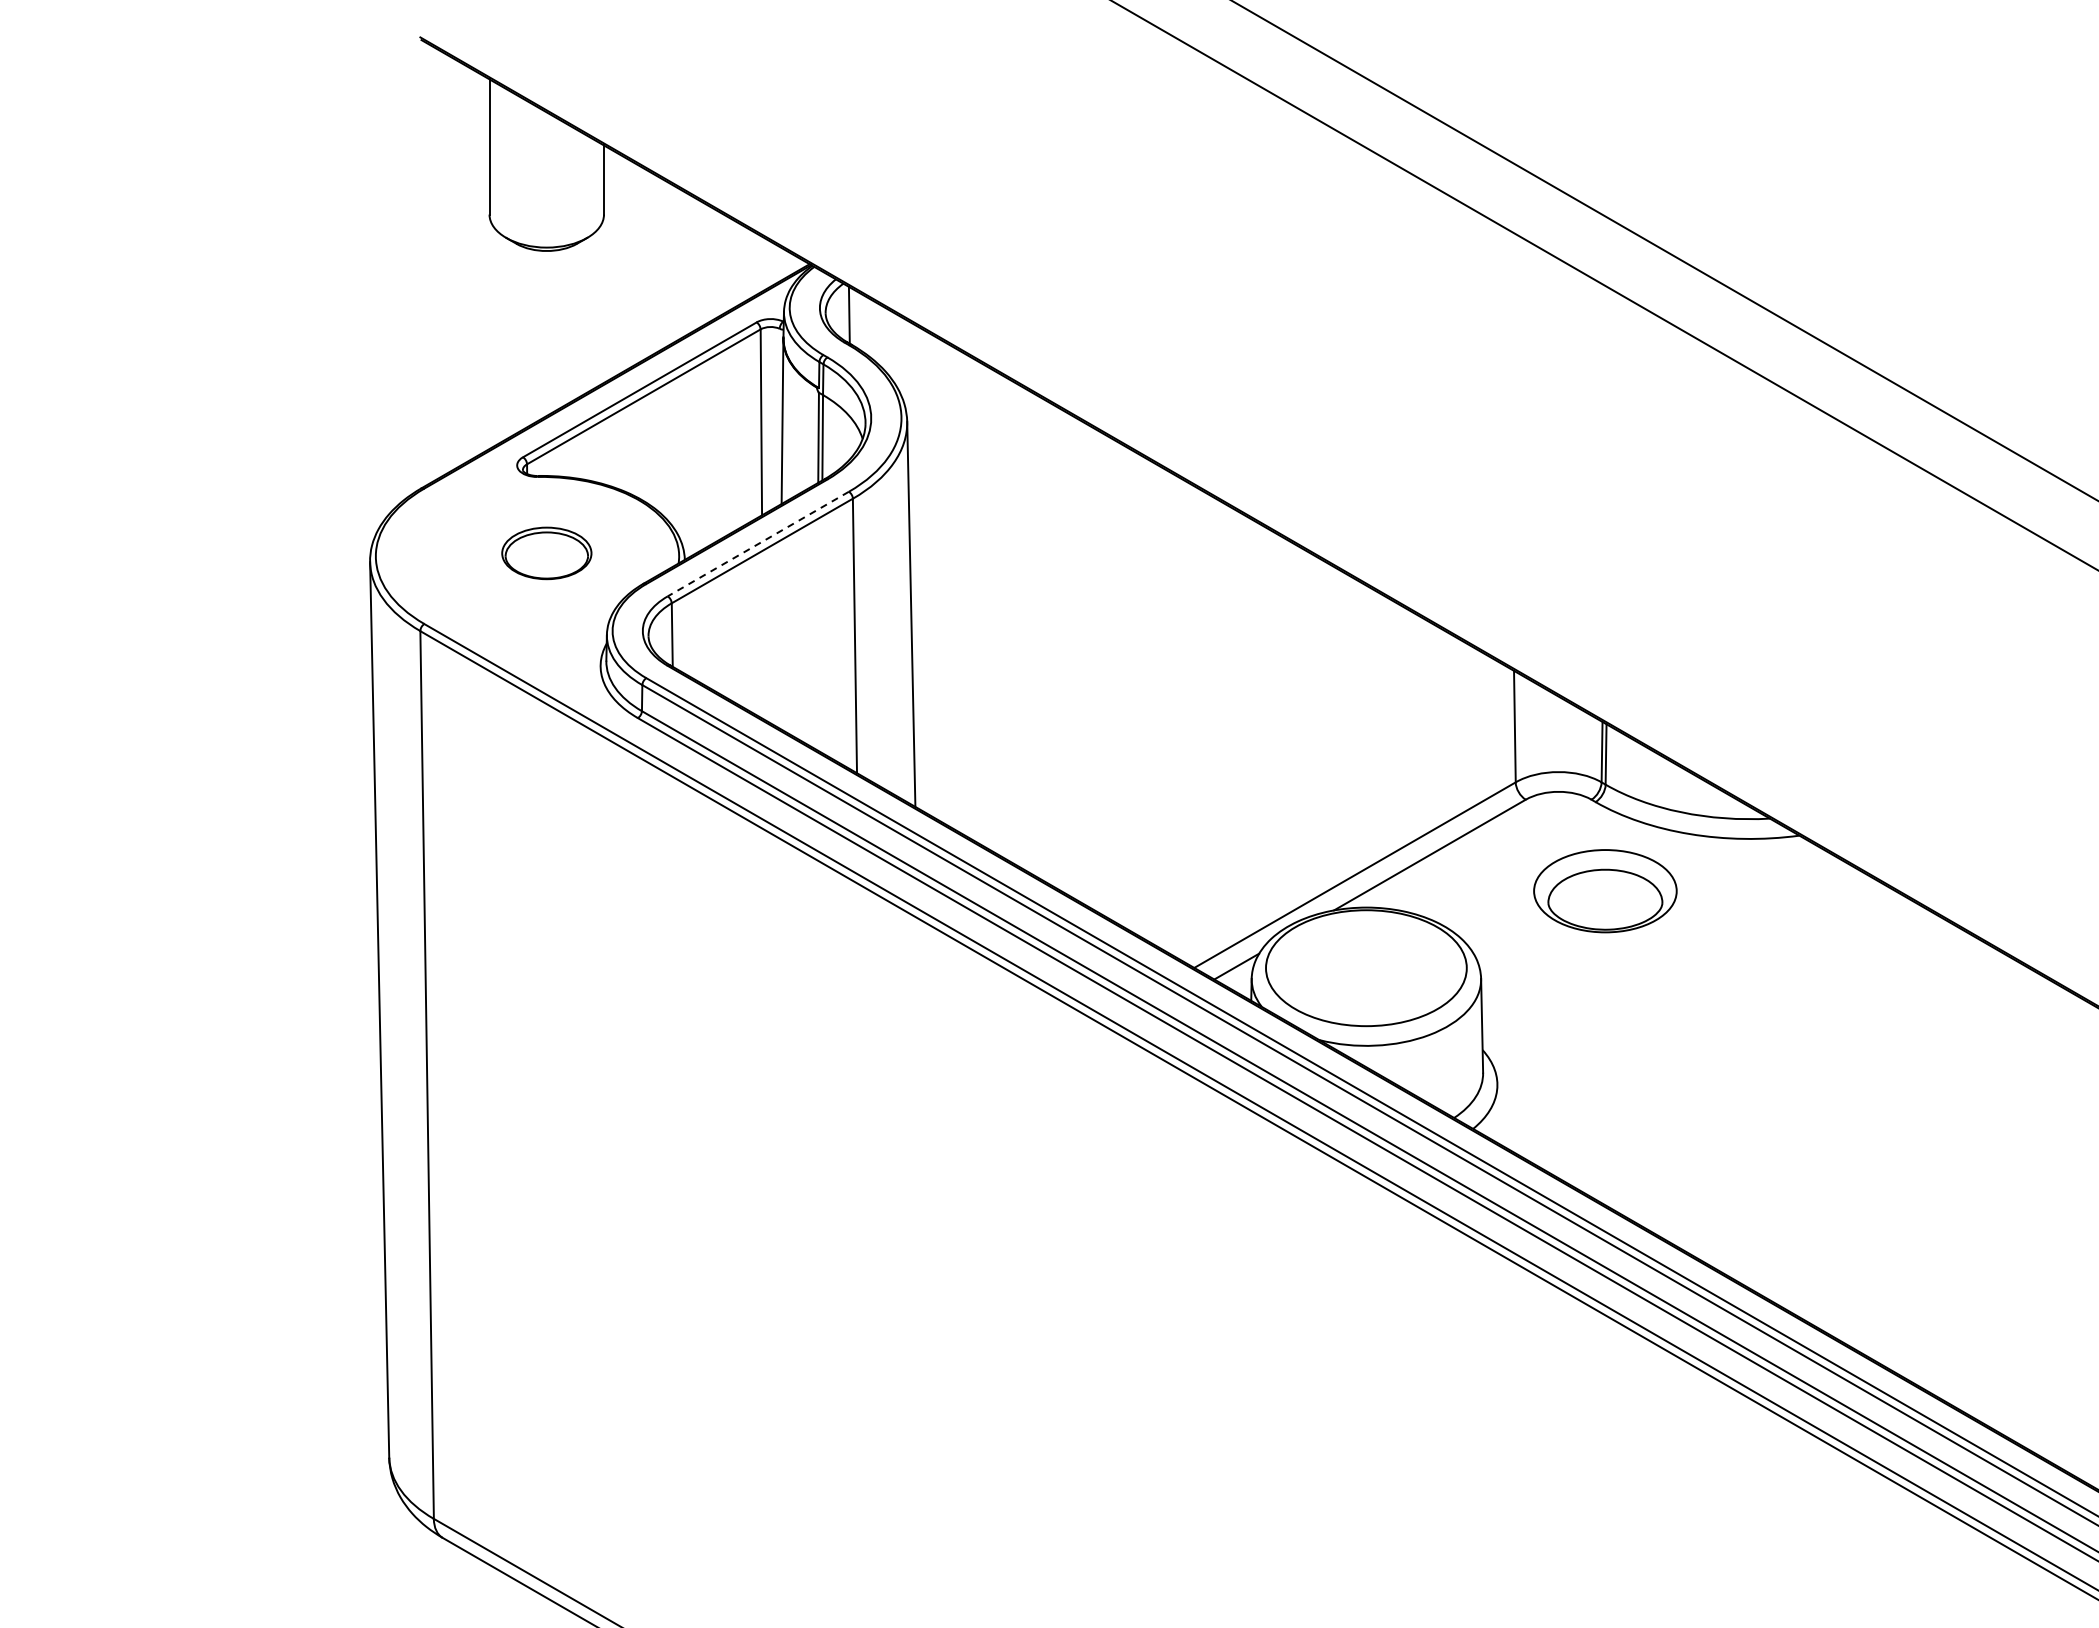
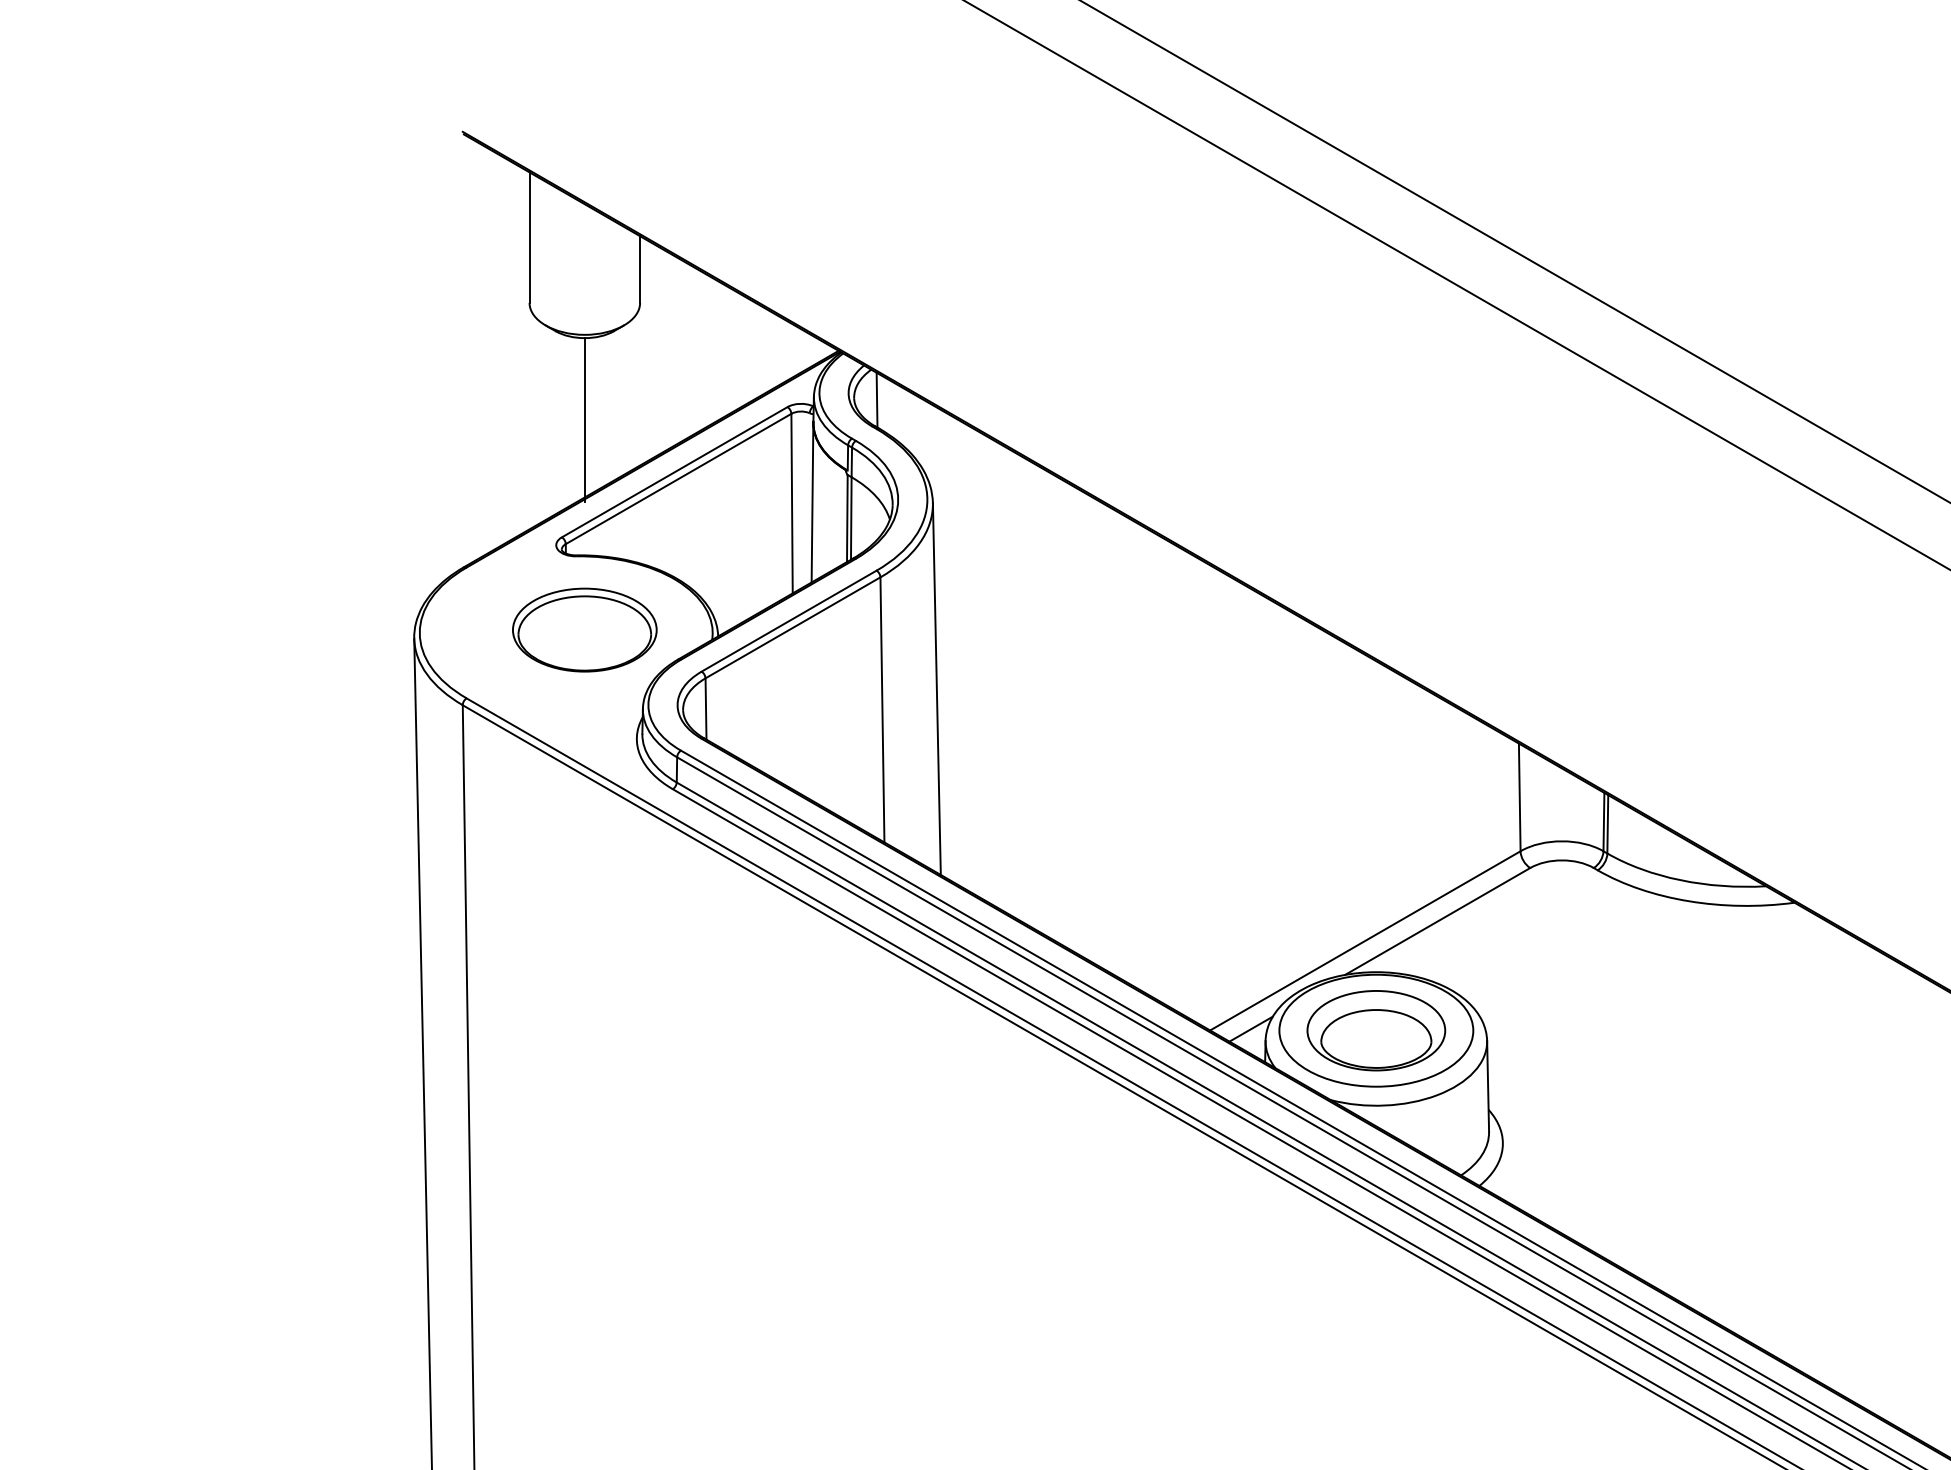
line: (546, 335) -> (584, 419), added
line: (758, 544) -> (789, 621), dashed -> solid
part: (546, 553) -> (584, 630), size x1.67
part: (1605, 891) -> (1376, 1031), moved

